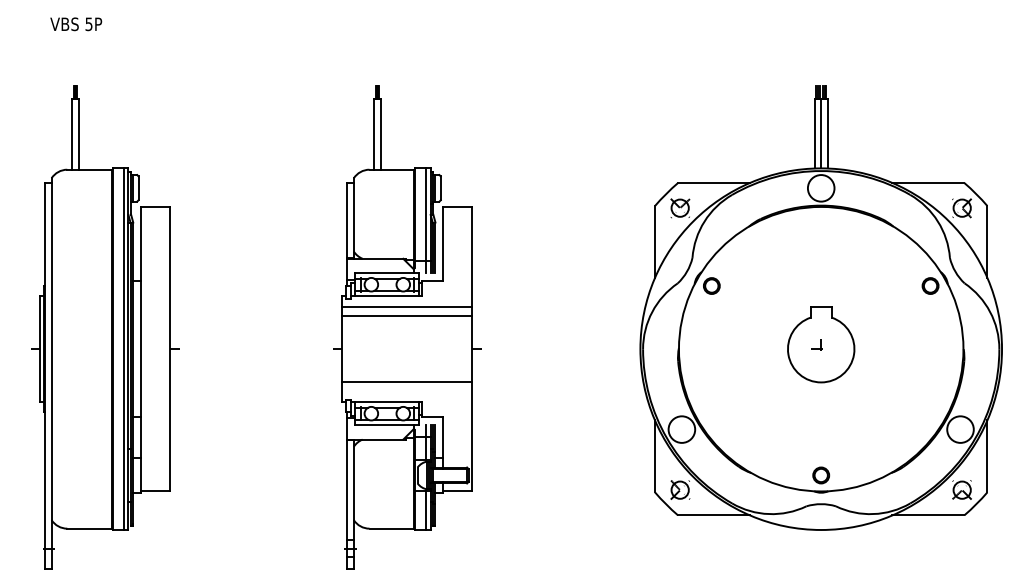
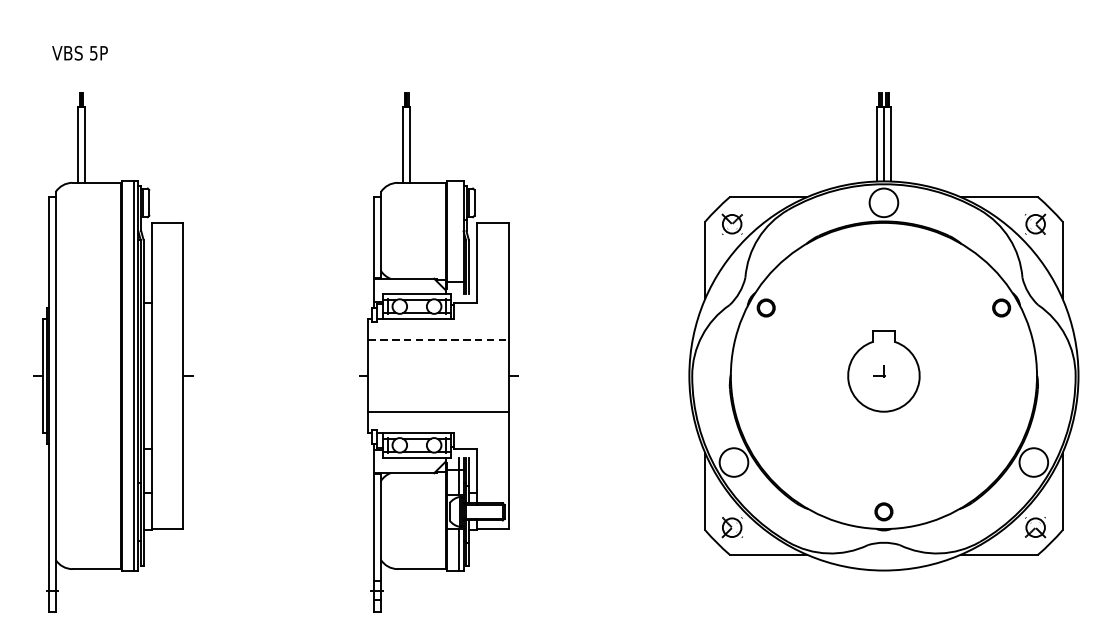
text: (76, 24) -> (80, 53), moved
line: (426, 220) -> (459, 237), removed
line: (407, 307) -> (438, 331), removed
line: (407, 315) -> (438, 339), solid -> dashed

